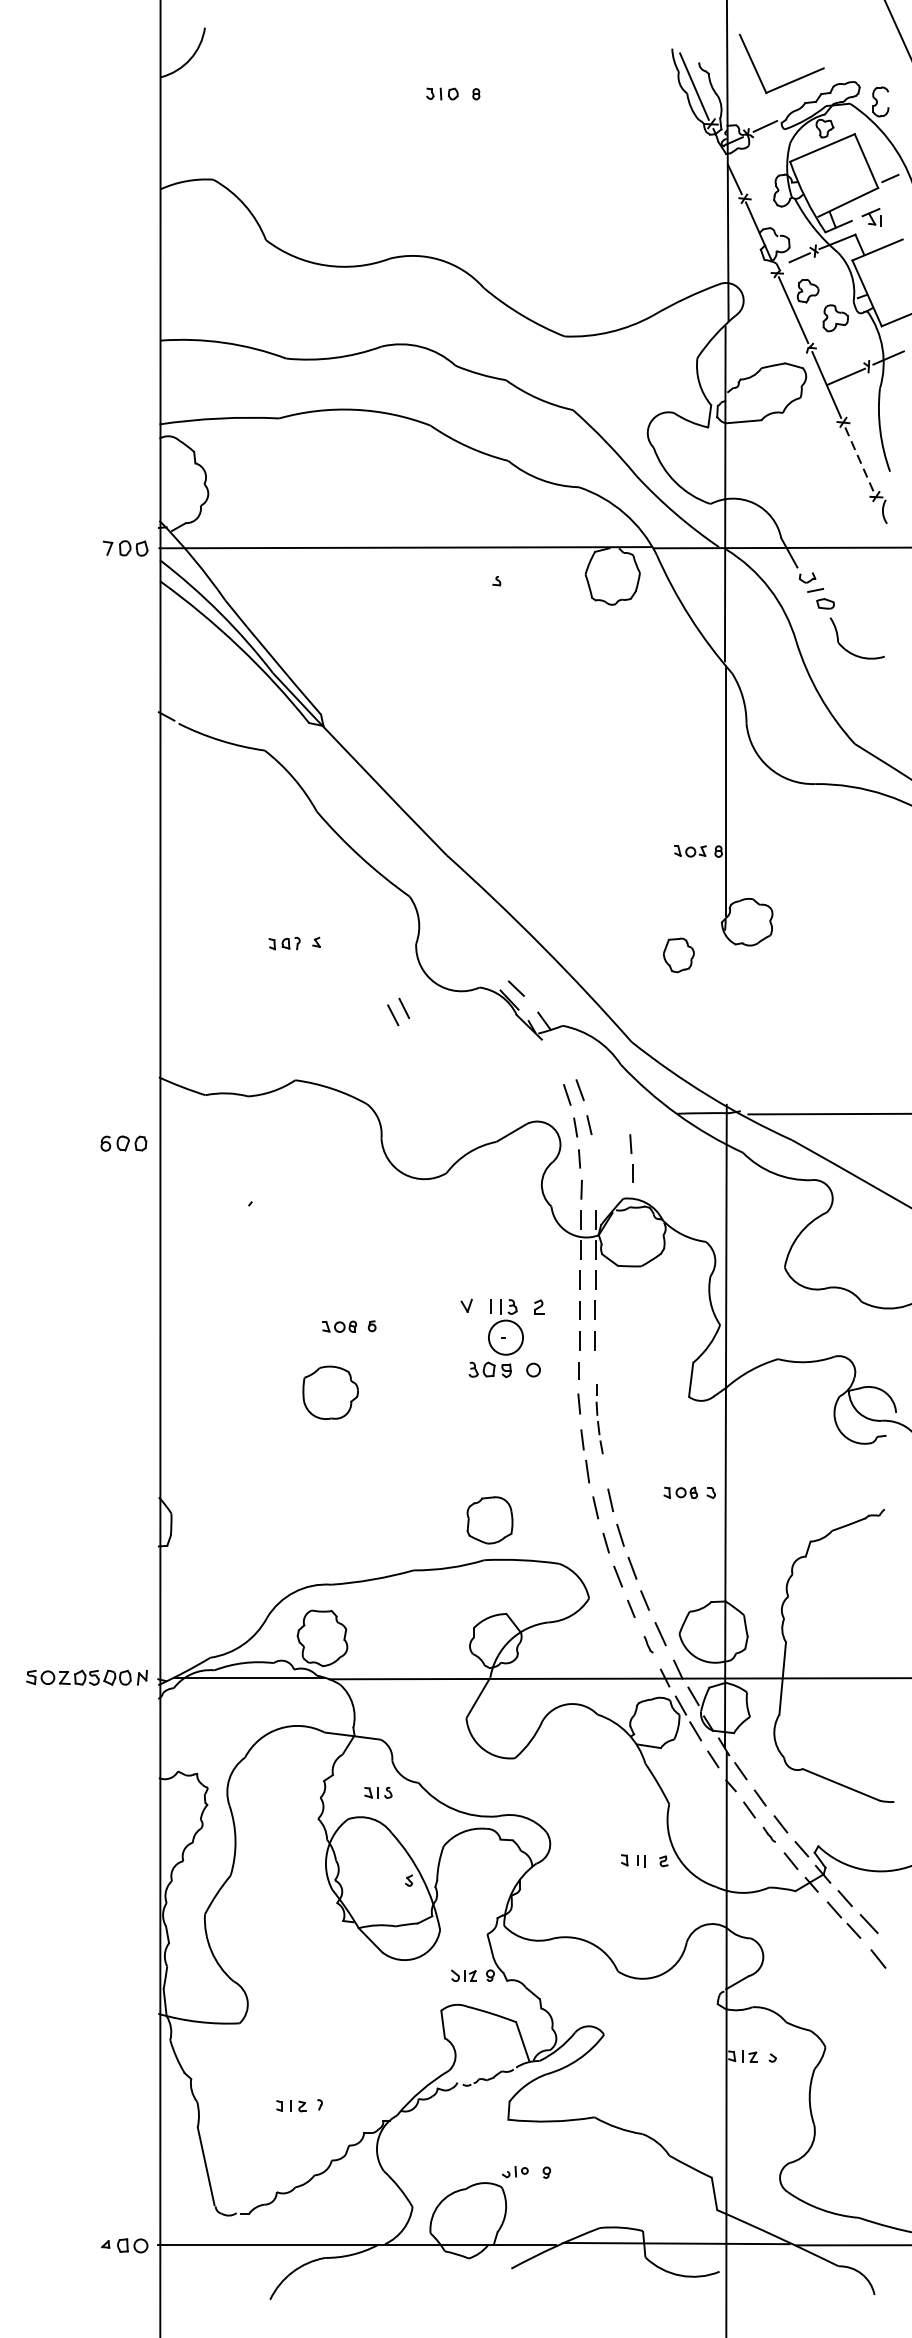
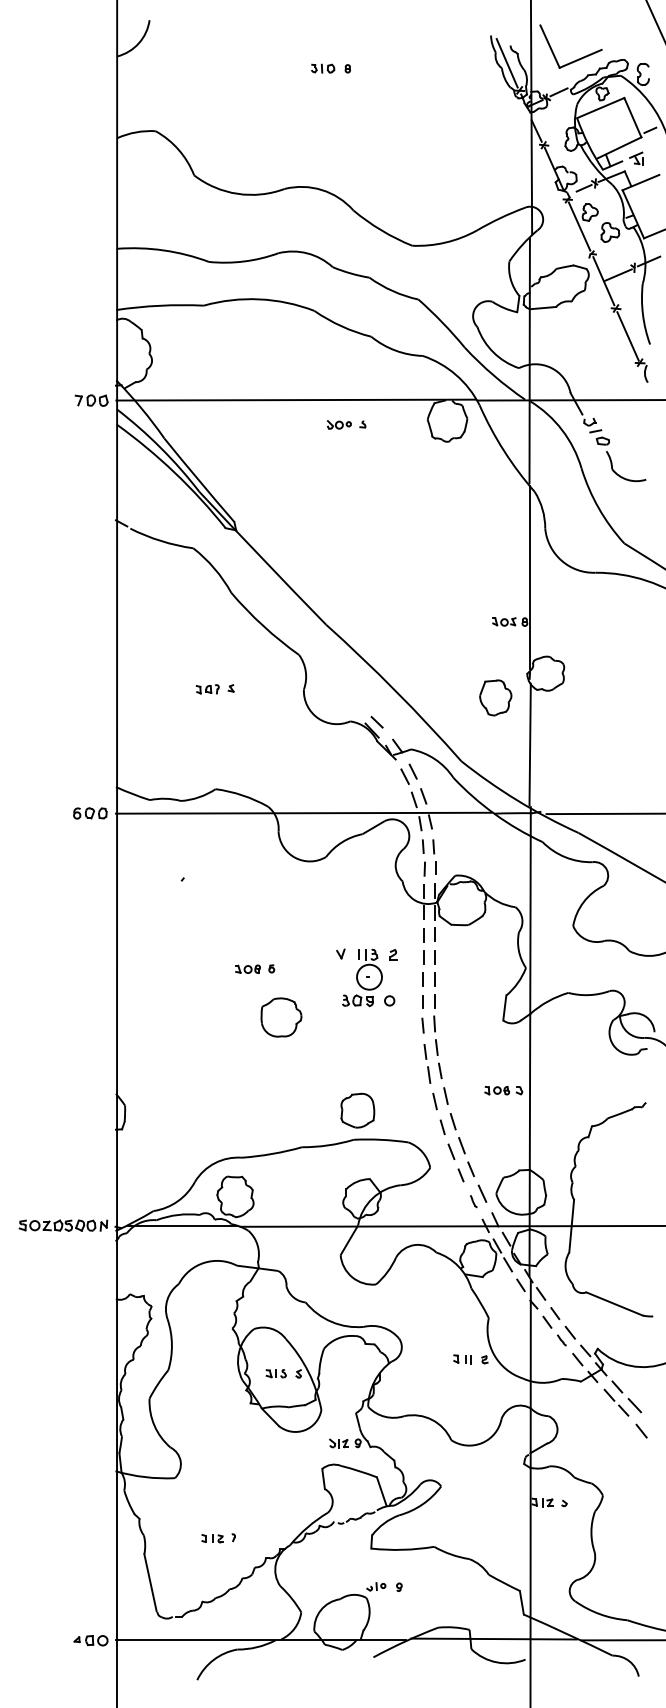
line: (860, 460) -> (628, 336), dashed -> solid
part: (463, 581) -> (338, 424), added
part: (678, 954) -> (495, 697), size x1.43
part: (397, 1010) -> (408, 773), moved
line: (724, 1019) -> (529, 744), added
line: (415, 1112) -> (303, 812), added
part: (124, 1143) -> (90, 813), moved
part: (631, 1157) -> (434, 856), moved
part: (330, 1392) -> (281, 1017), moved
part: (599, 1418) -> (437, 1036), size x1.67
part: (377, 1792) -> (275, 1373), moved

